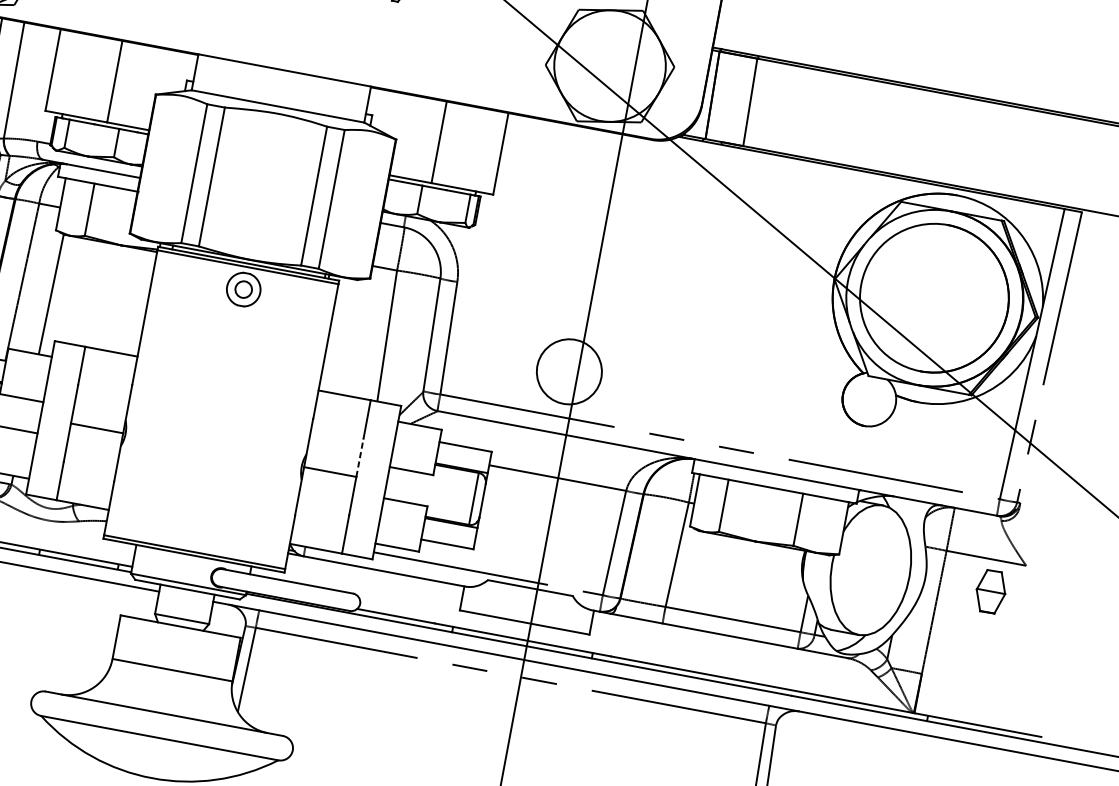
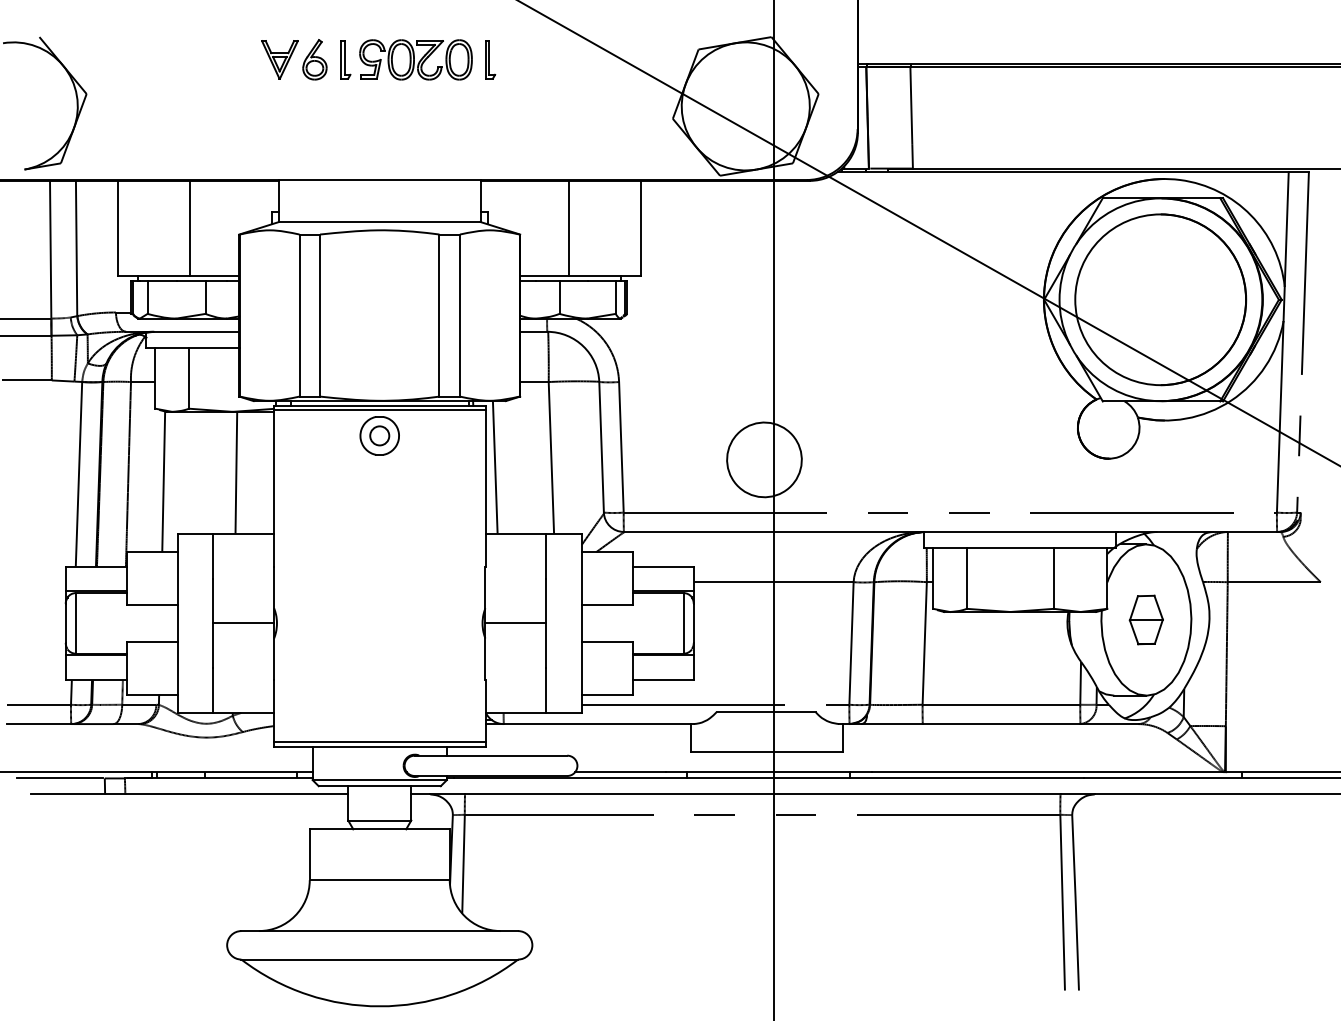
line: (115, 298) -> (236, 472), added
line: (336, 335) -> (494, 467), added
line: (360, 457) -> (546, 600), dashed -> solid
part: (990, 591) -> (1145, 619), moved

